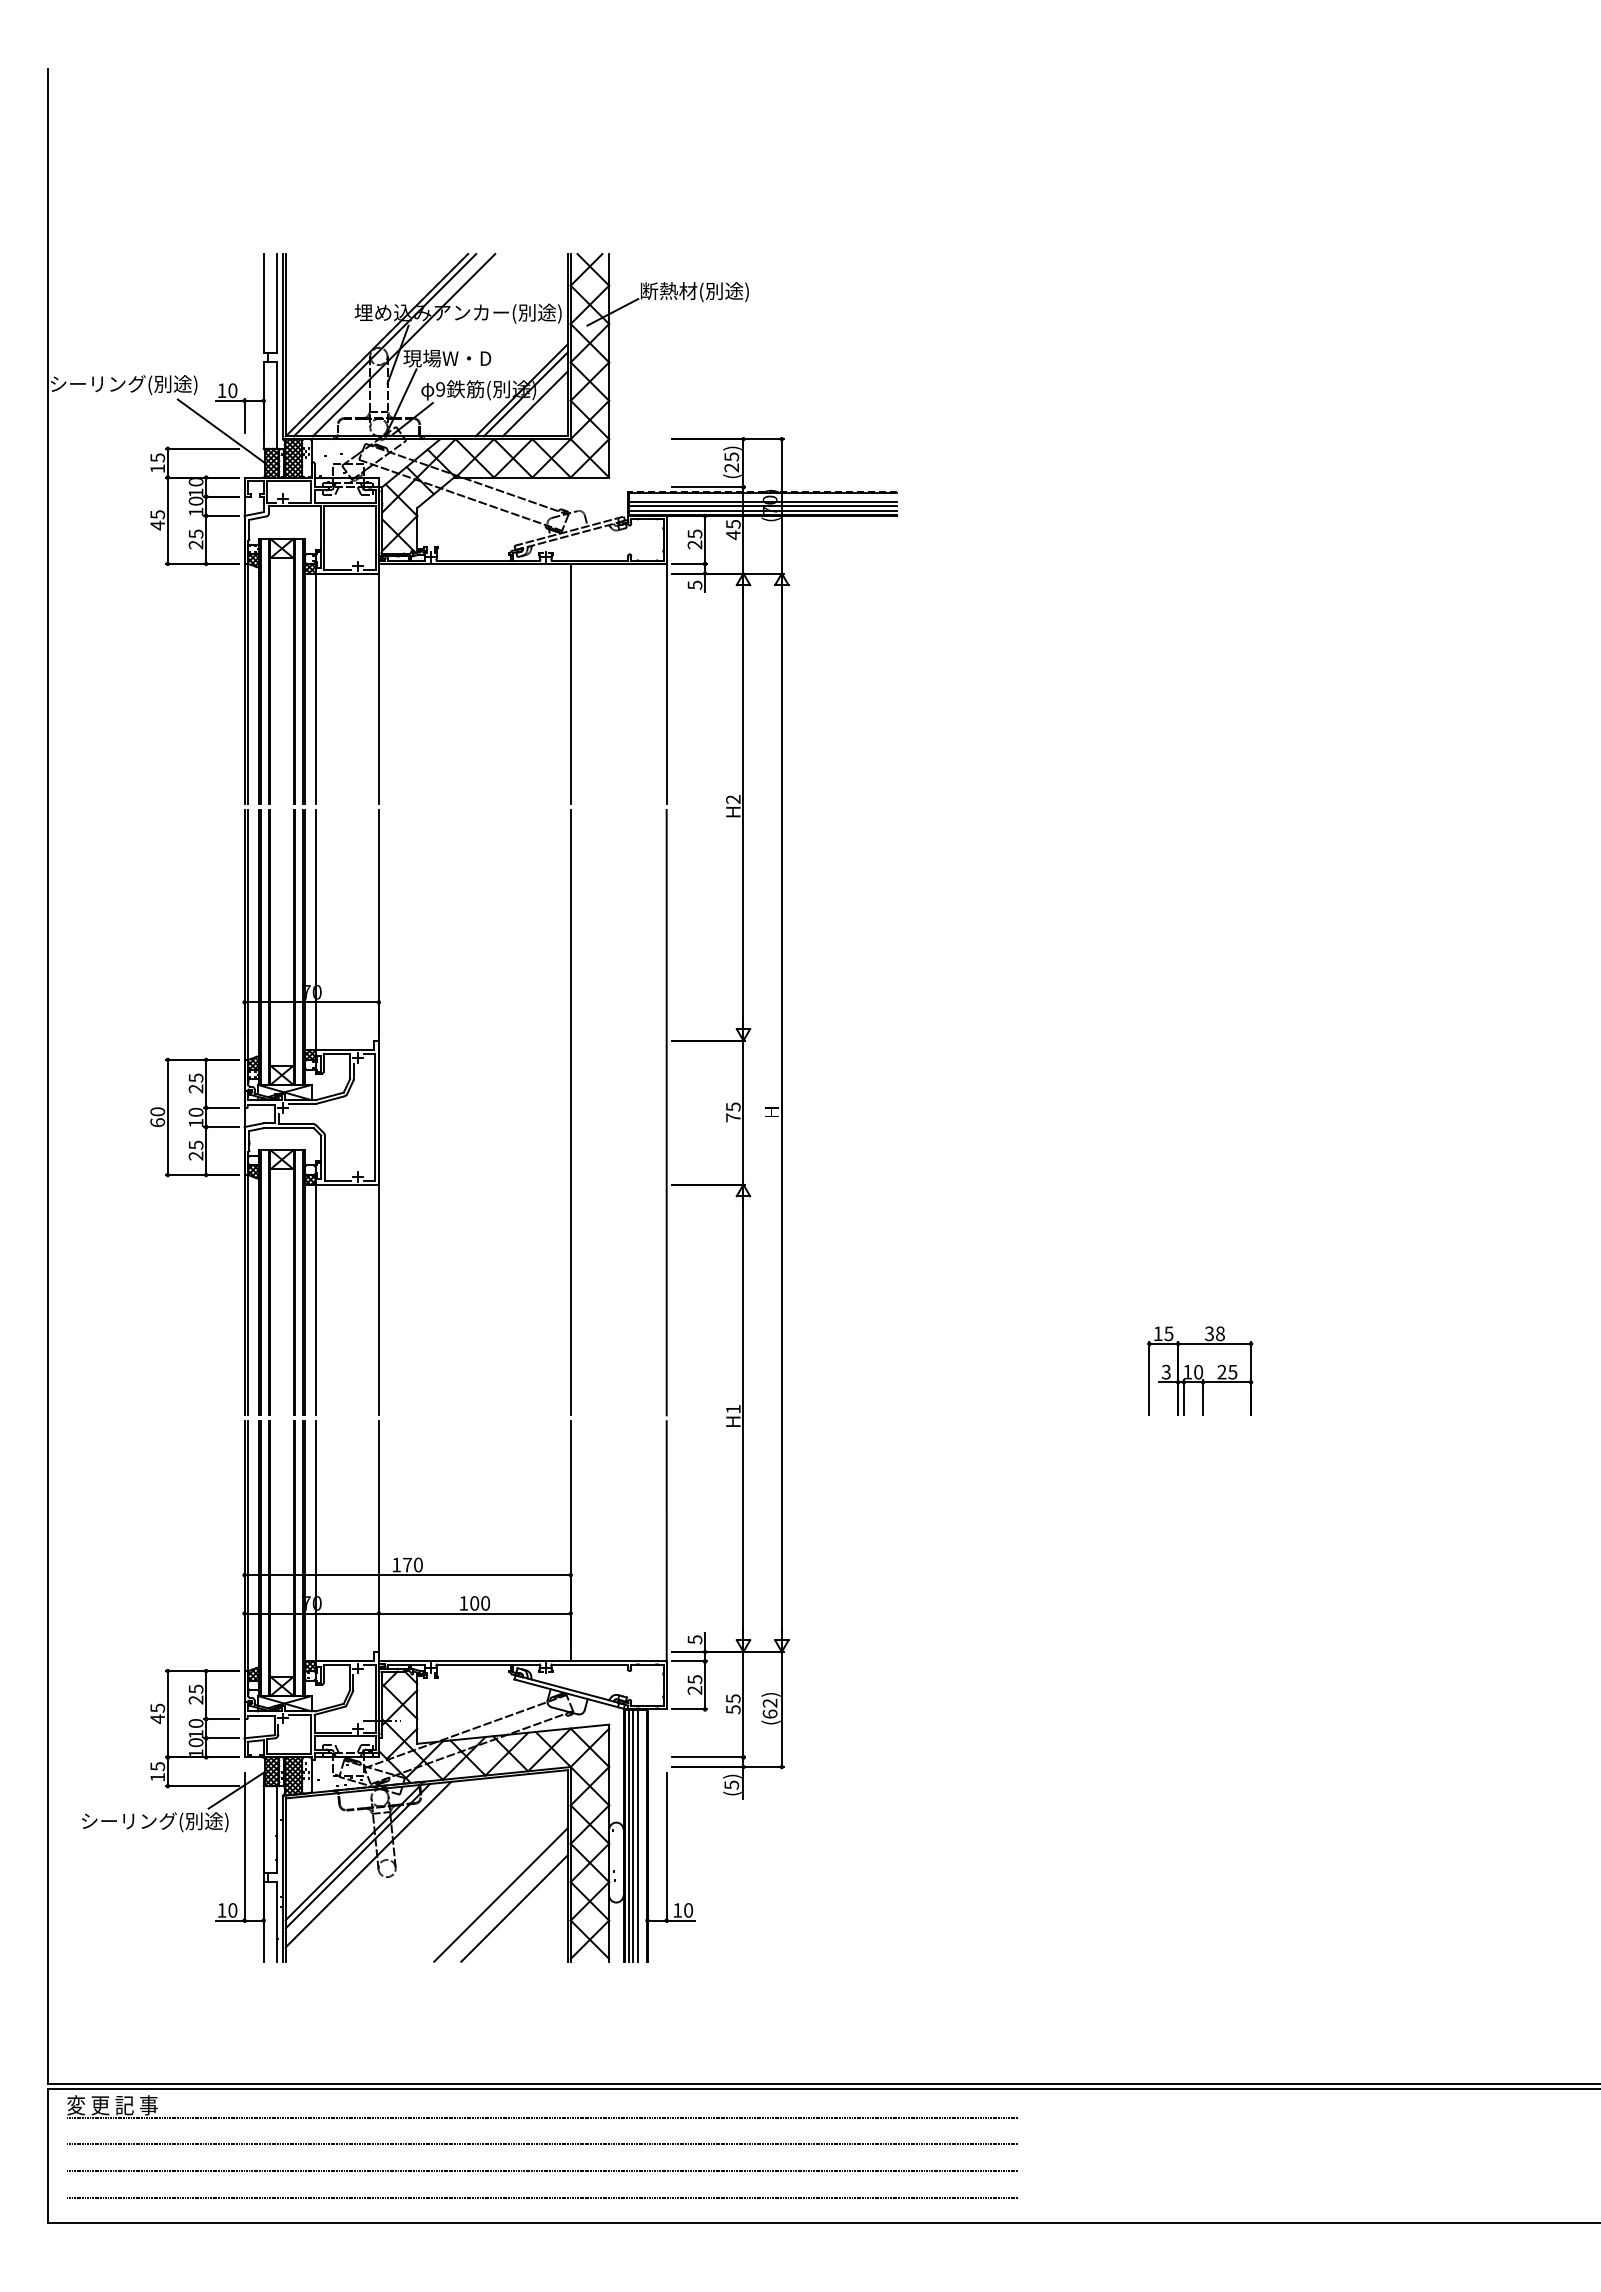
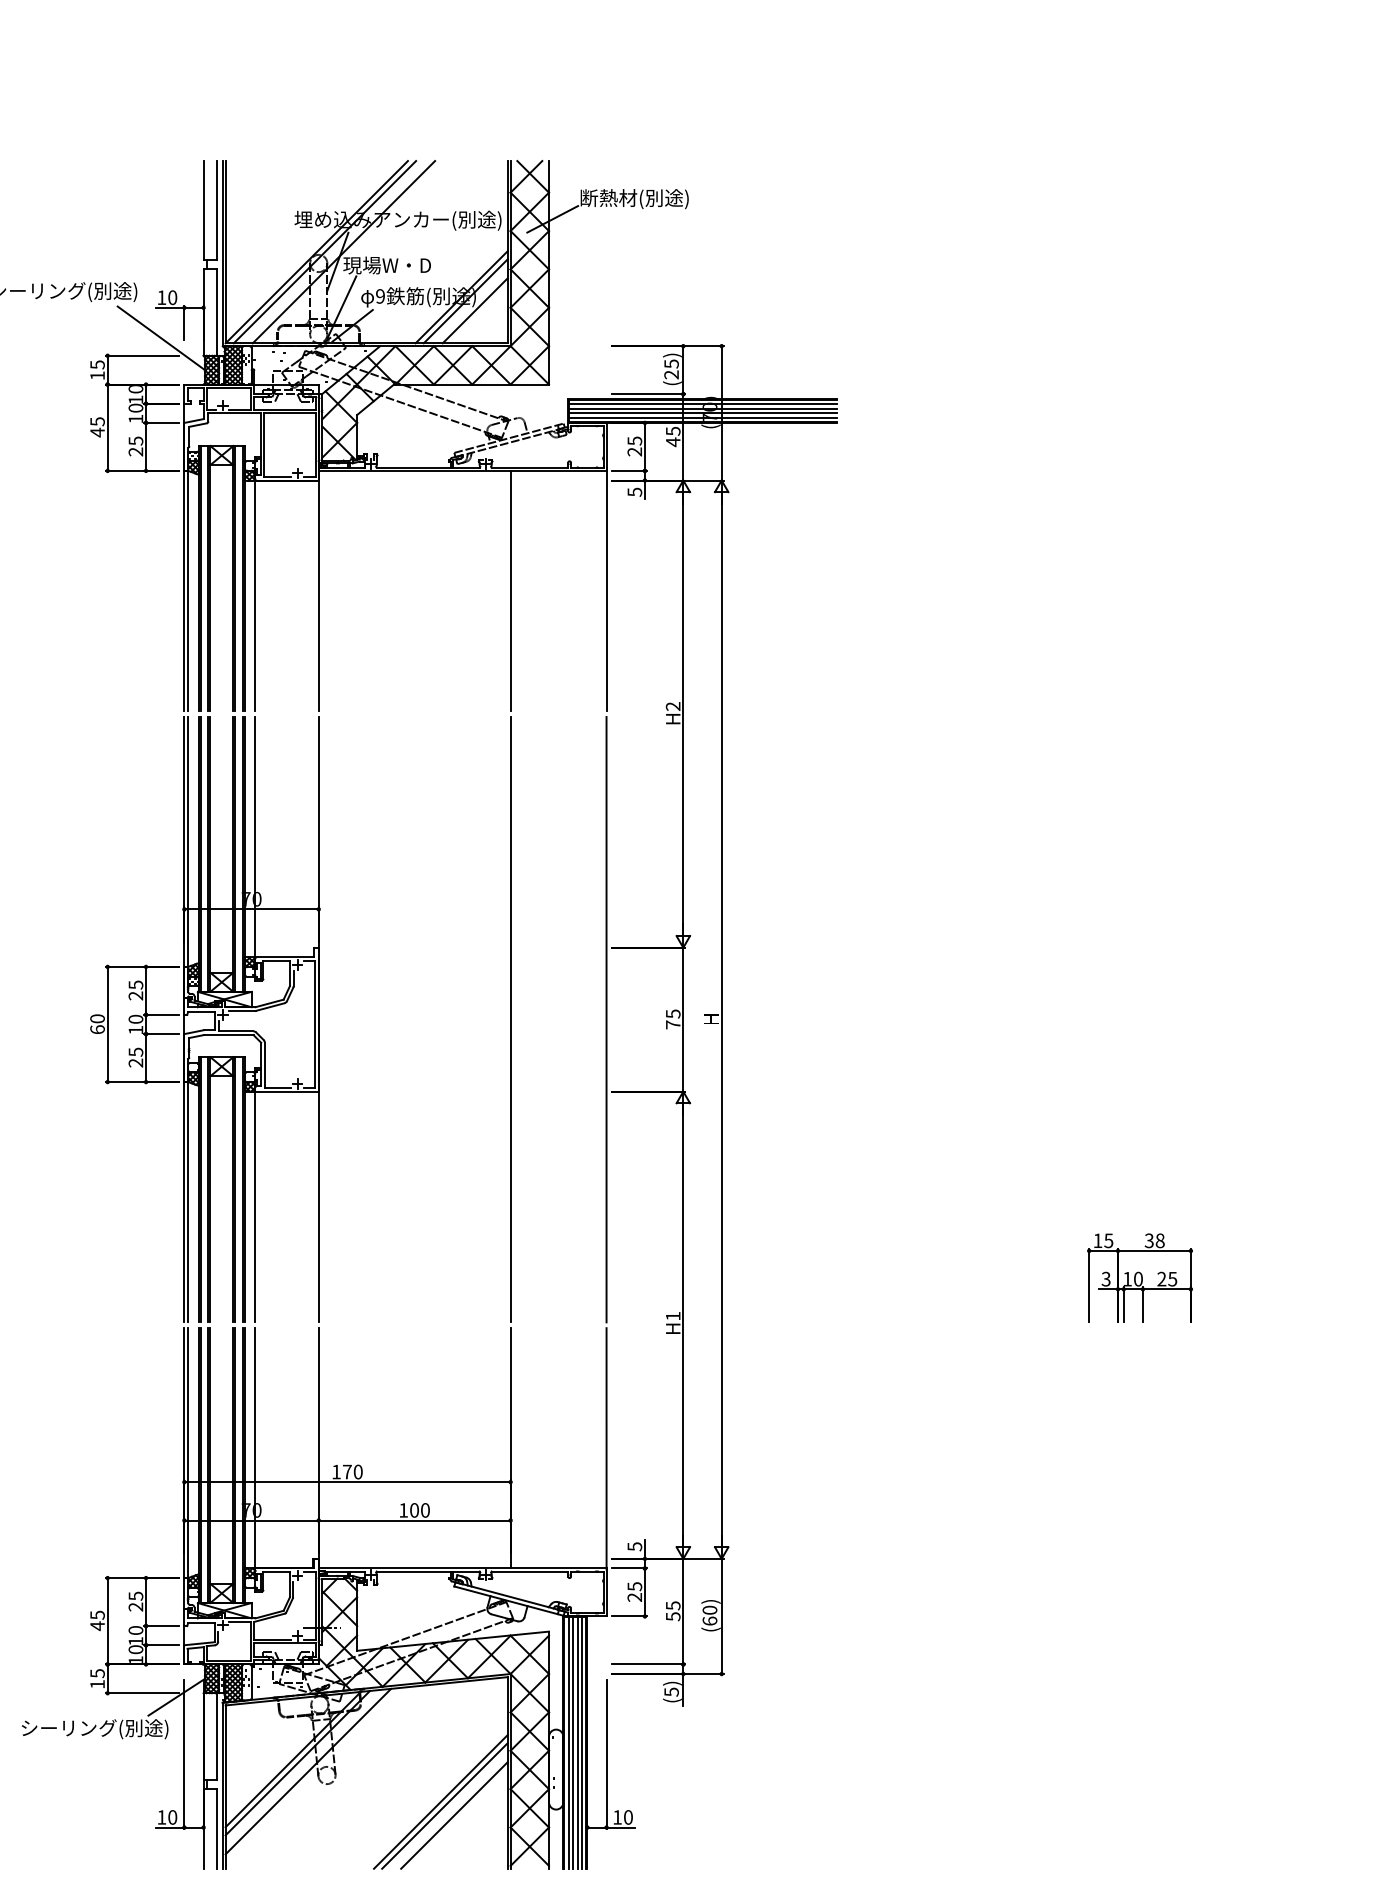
line: (762, 491) -> (702, 398), dashed -> solid
line: (762, 497) -> (702, 404), added
text: (769, 1702) -> (709, 1609), (62) -> (60)
line: (642, 1835) -> (582, 1742), added
line: (504, 1898) -> (444, 1805), added

